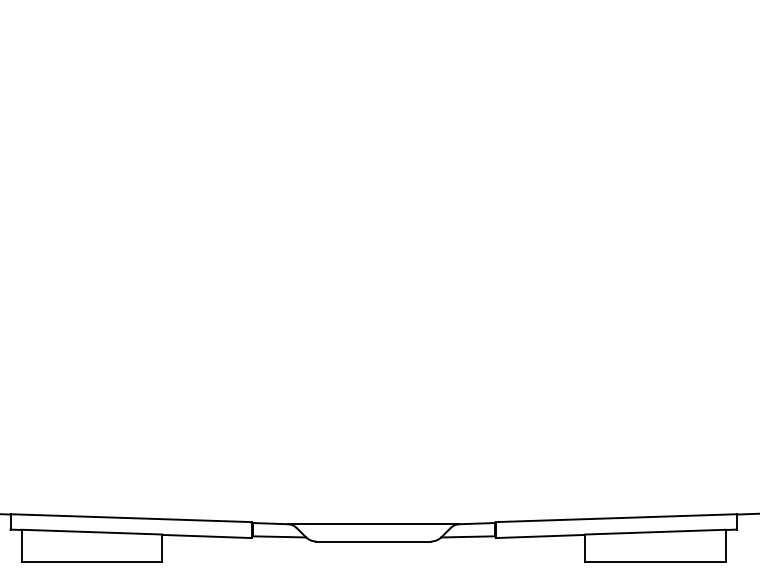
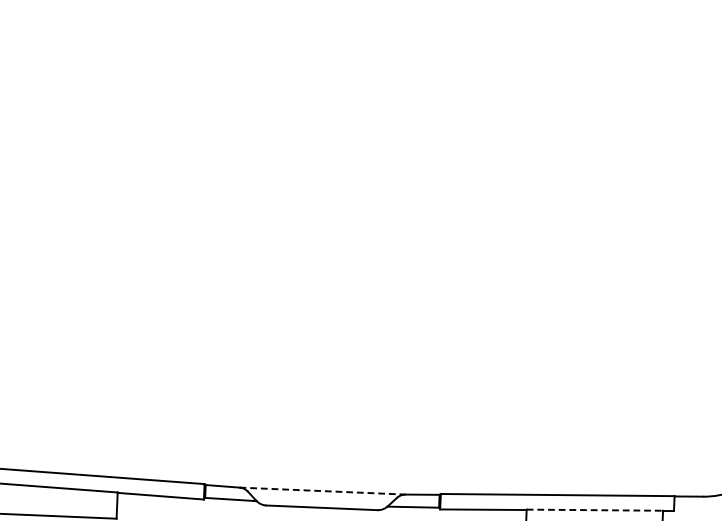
line: (373, 524) -> (322, 491), solid -> dashed
line: (655, 532) -> (595, 510), solid -> dashed

